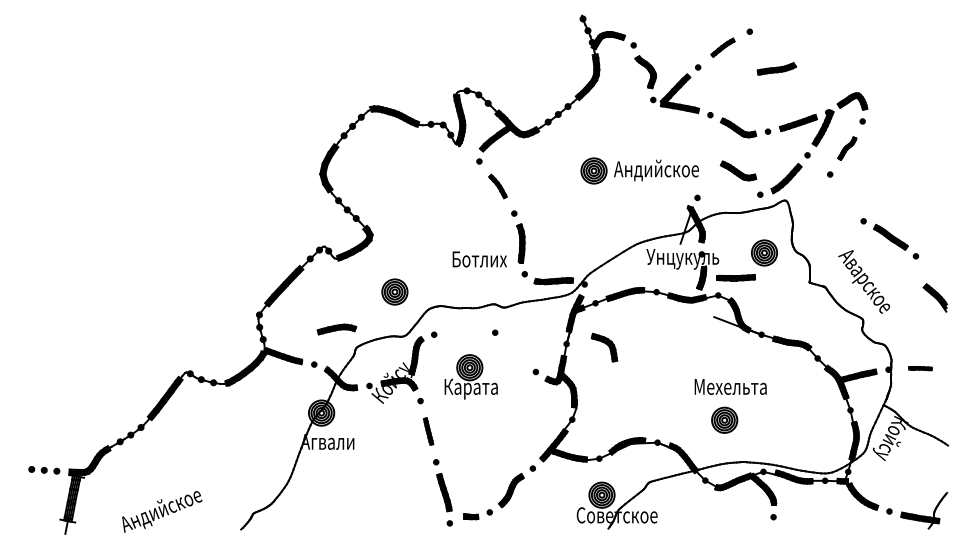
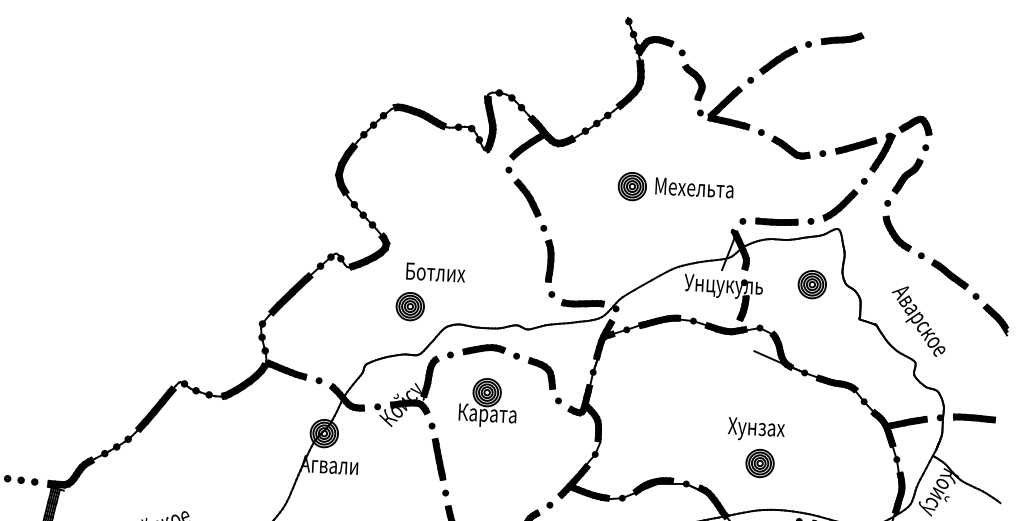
part: (722, 47) -> (778, 60), size x1.43
part: (776, 68) -> (842, 38), moved
part: (847, 148) -> (907, 176), size x1.43
text: (656, 170) -> (700, 189), Андийское -> Мехельта
part: (738, 170) -> (788, 193), removed
part: (497, 186) -> (527, 198), size x1.43
part: (840, 201) -> (897, 233), added
text: (479, 259) -> (435, 272), moved
part: (735, 277) -> (776, 221), moved
part: (934, 297) -> (994, 319), moved
part: (336, 329) -> (483, 349), moved
part: (604, 347) -> (542, 373), moved
part: (920, 368) -> (974, 418), size x1.67
text: (729, 389) -> (766, 430), Мехельта -> Хунзах
part: (428, 431) -> (439, 459), size x1.43

